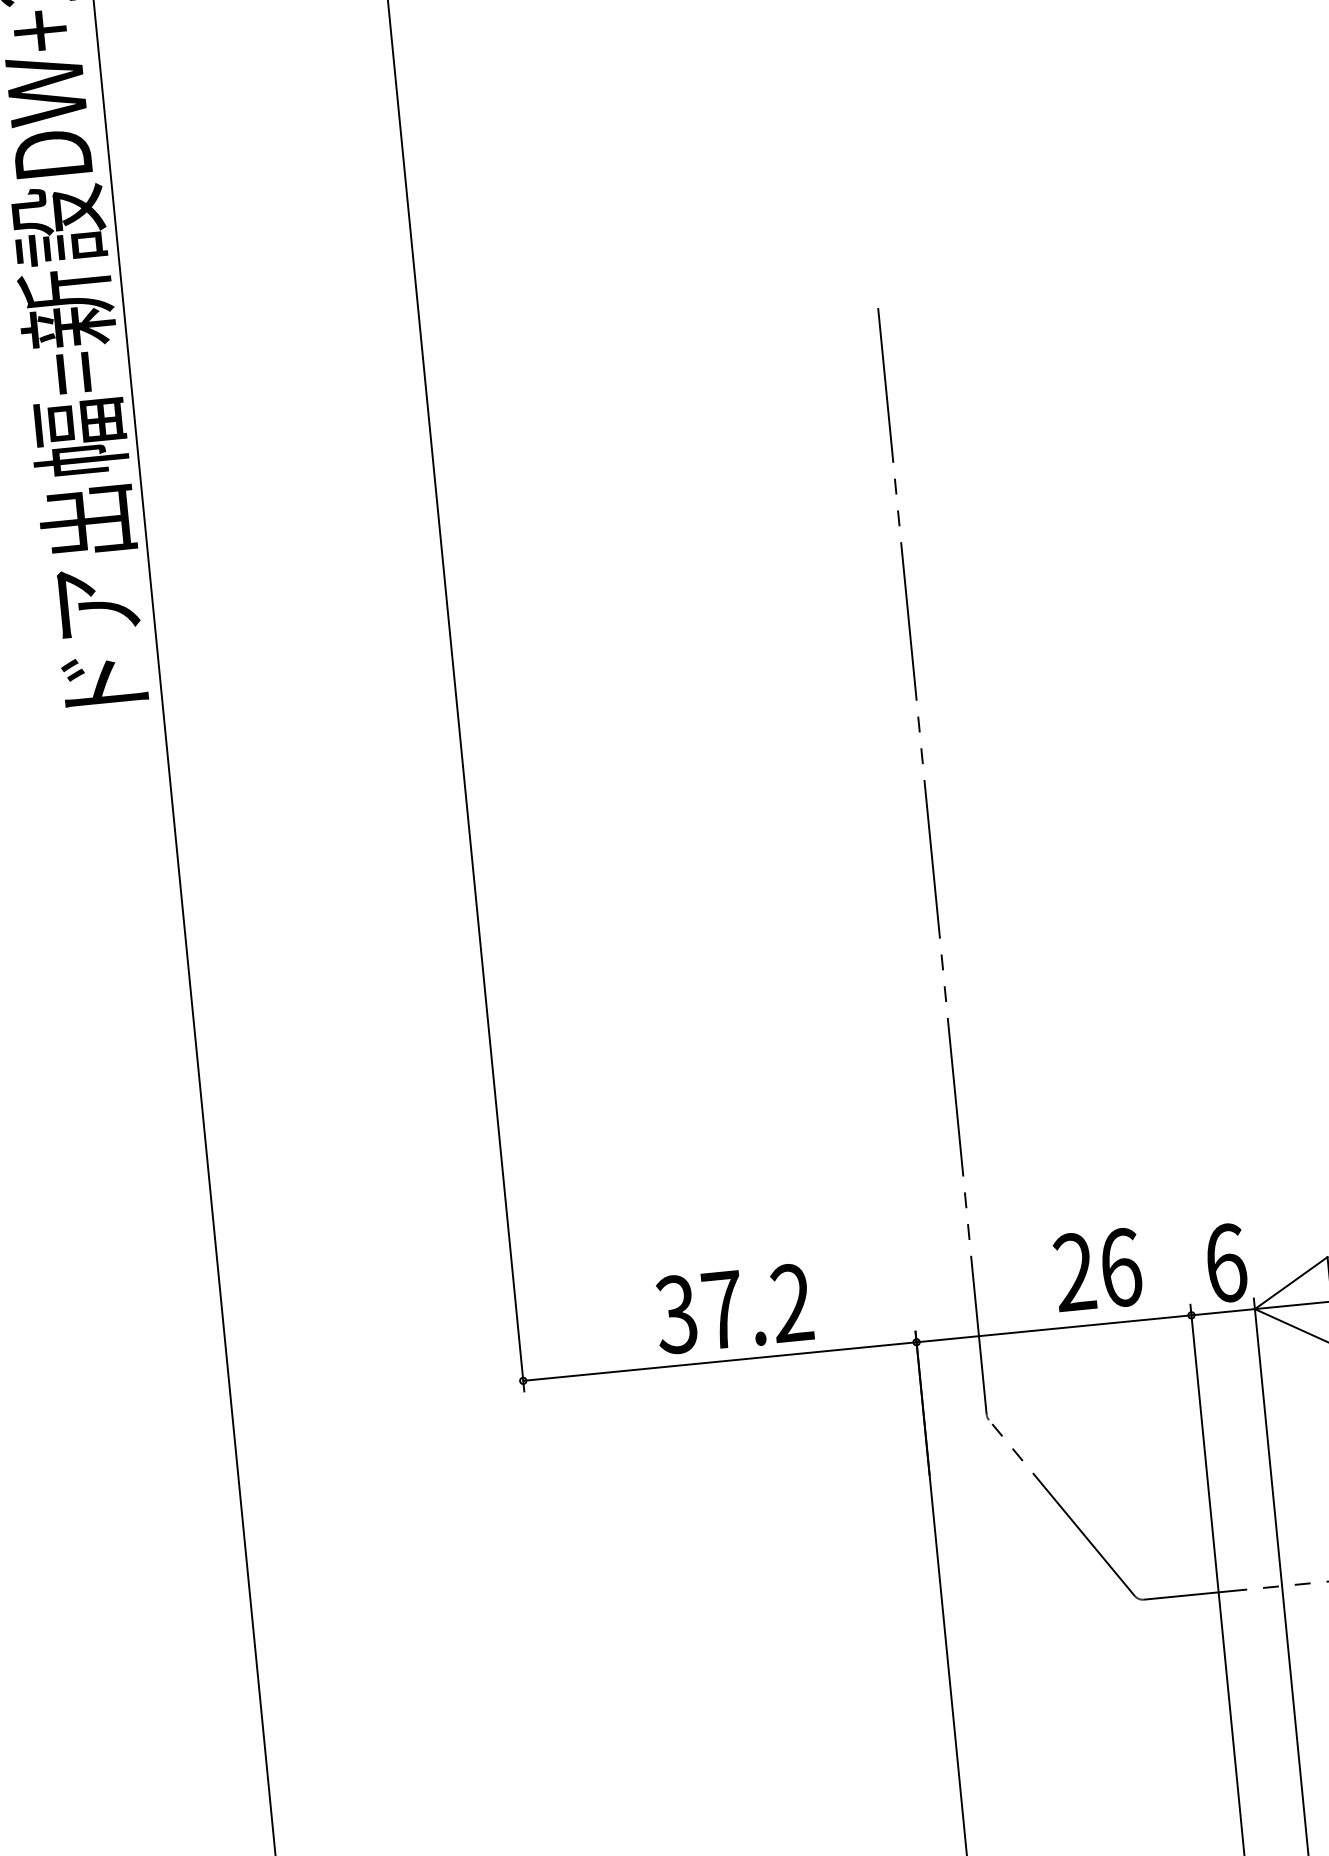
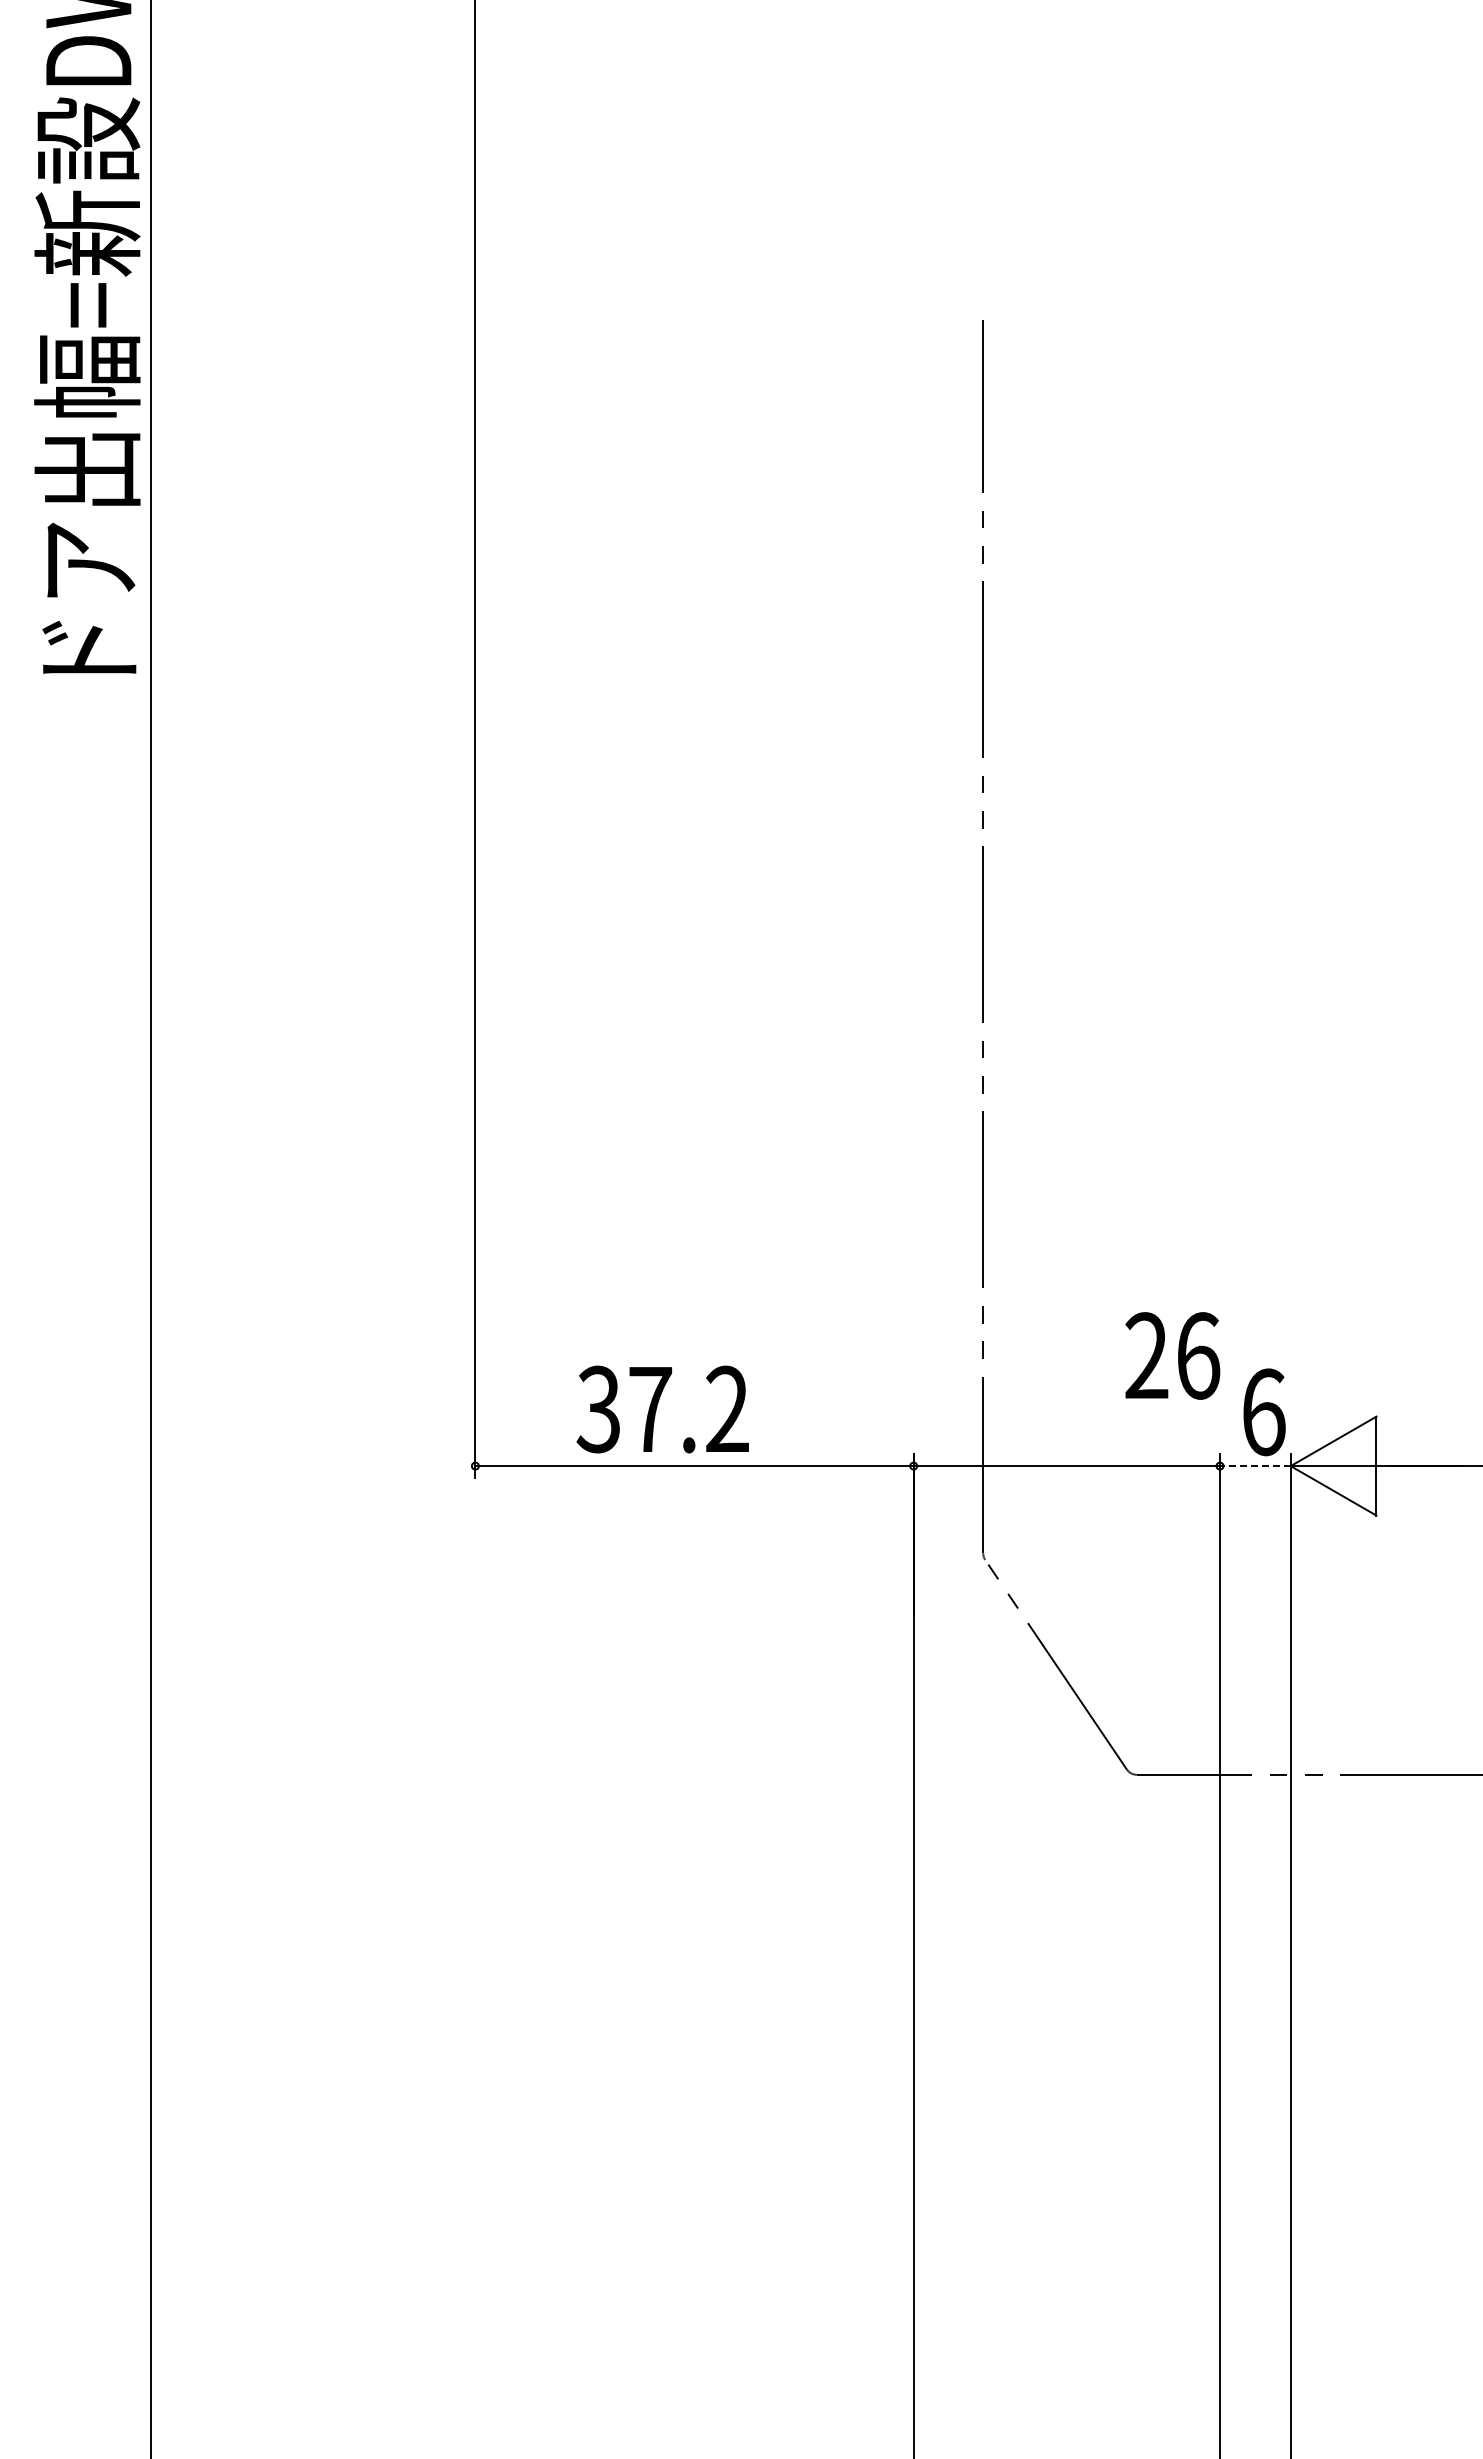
text: (1097, 1269) -> (1172, 1355), moved
text: (733, 1308) -> (662, 1409), moved
line: (1222, 1312) -> (1254, 1466), solid -> dashed

